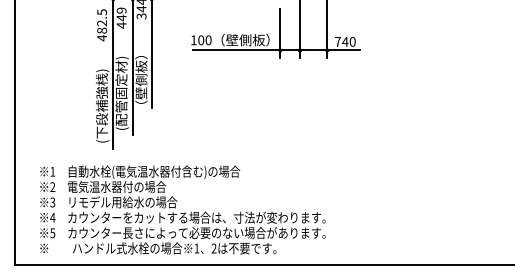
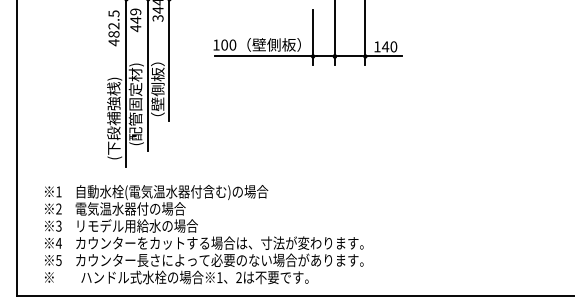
text: (338, 41) -> (377, 46), 740 -> 140

